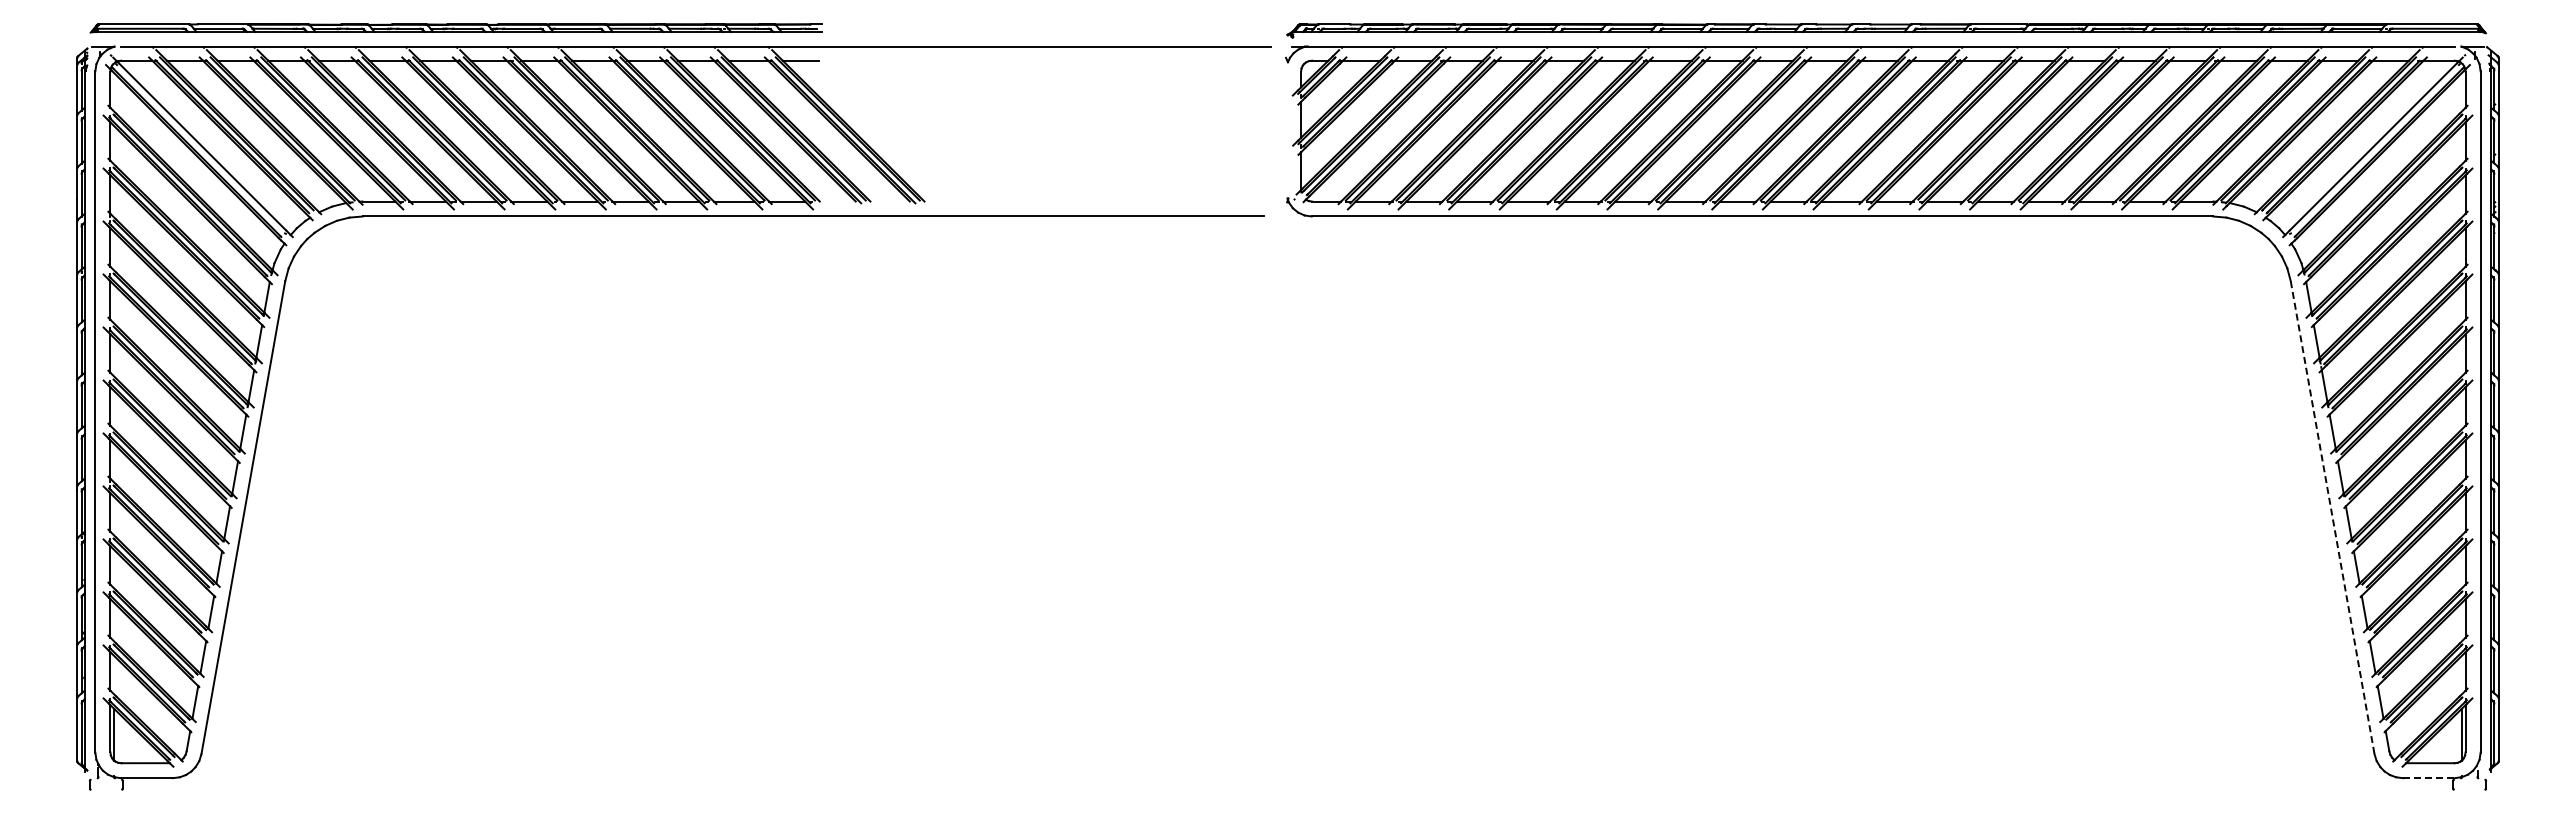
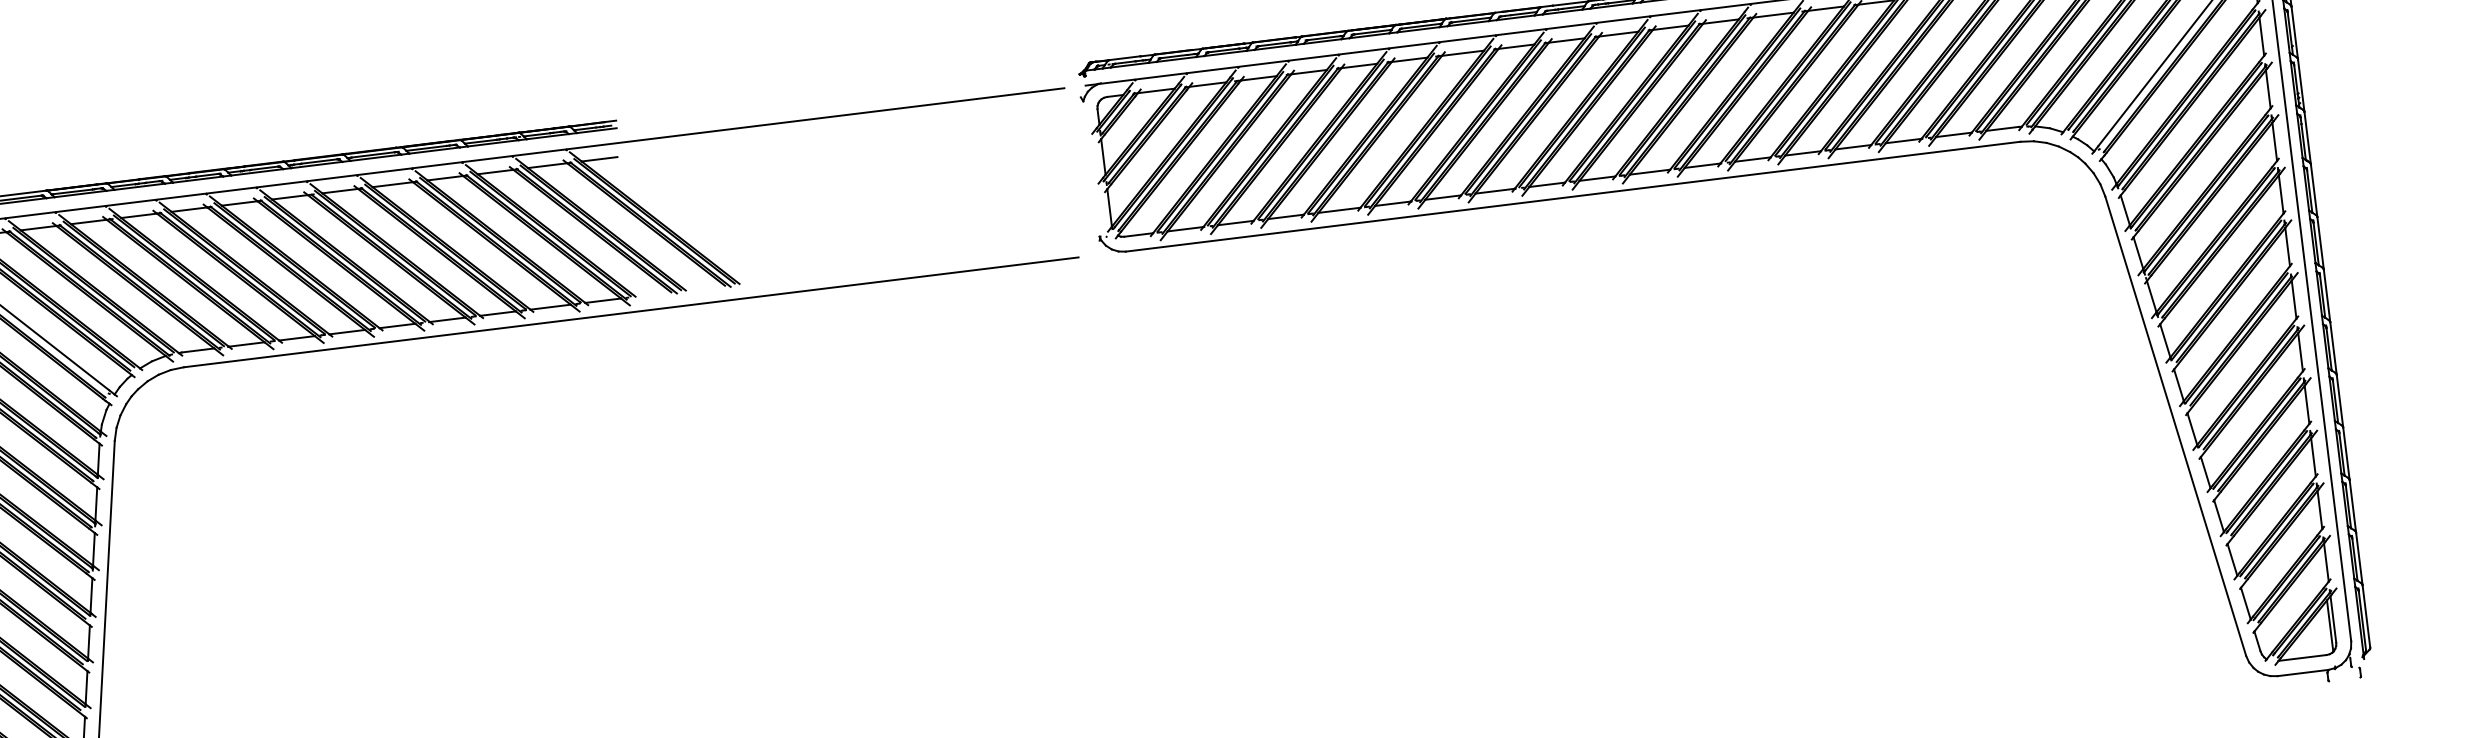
line: (2332, 518) -> (2175, 427), dashed -> solid
line: (2429, 778) -> (2303, 673), dashed -> solid

